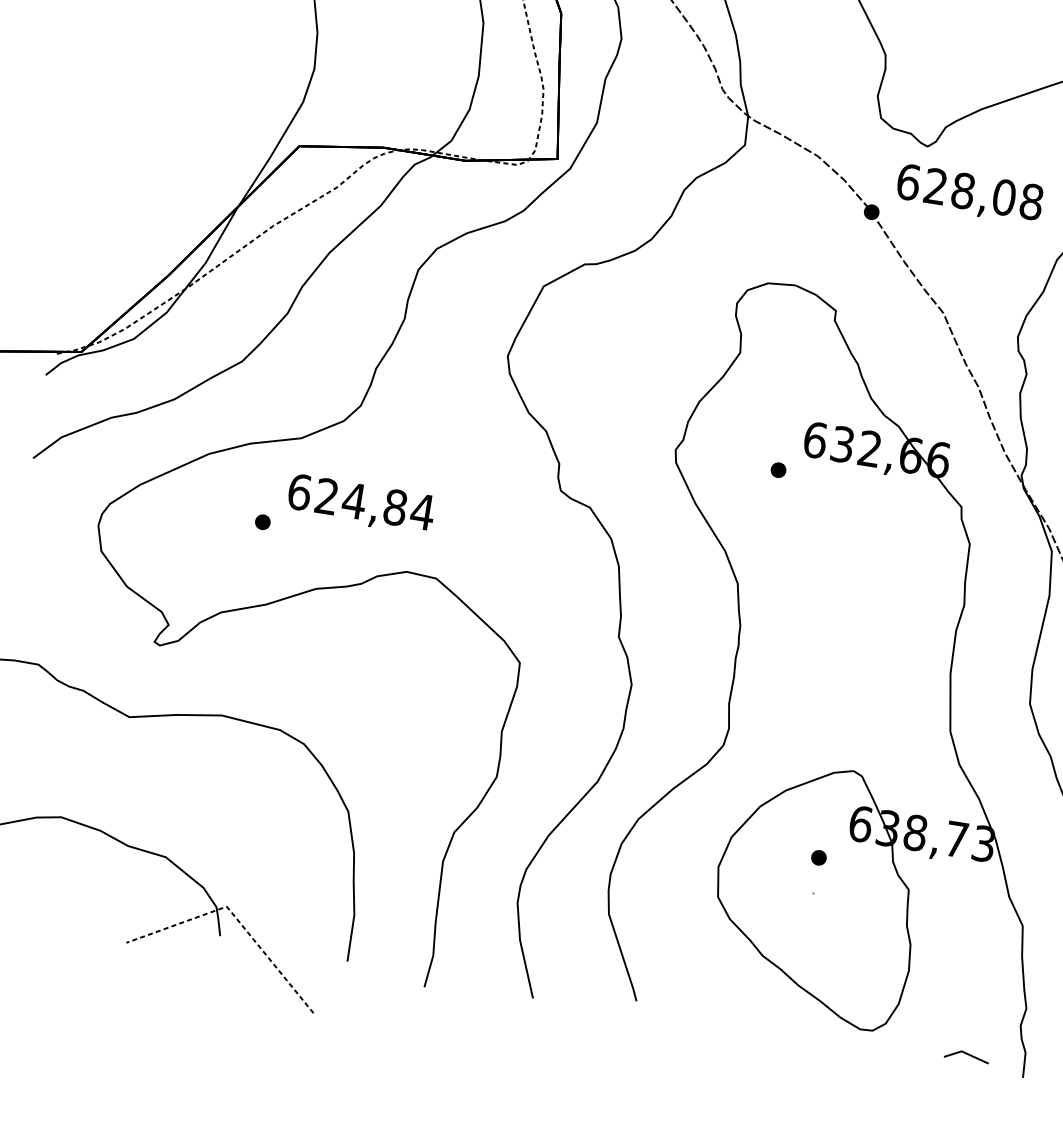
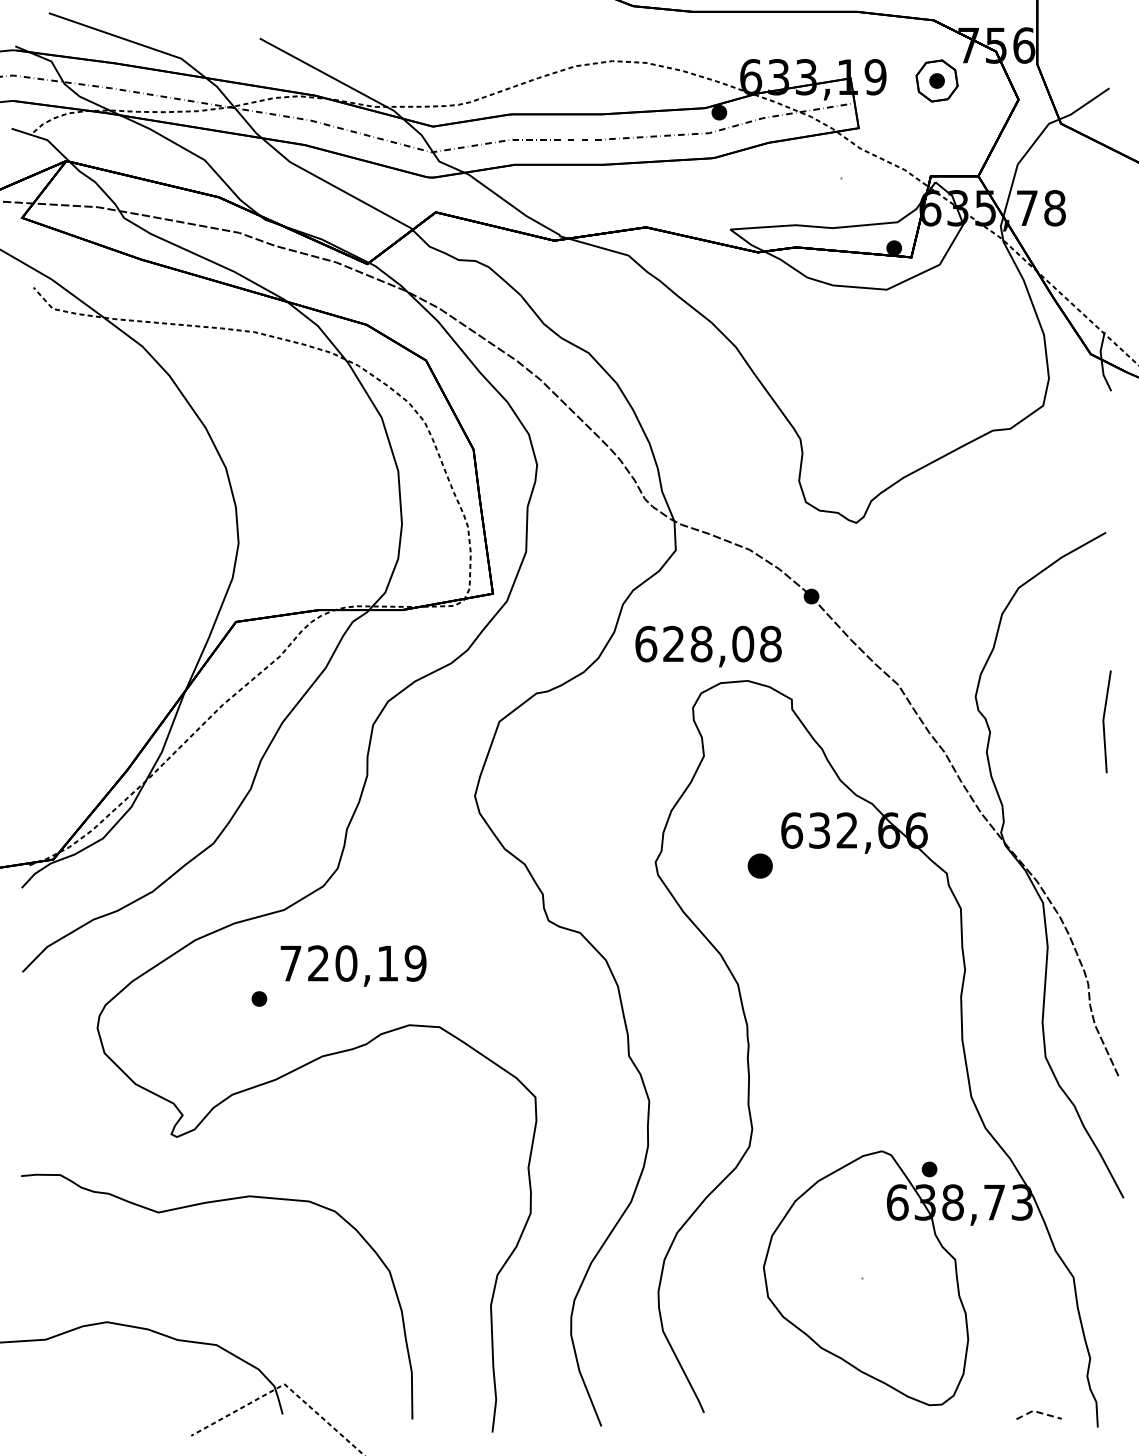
text: (969, 194) -> (708, 646), moved
part: (778, 469) -> (760, 865), size x1.6
text: (361, 502) -> (353, 963), 624,84 -> 720,19
part: (818, 857) -> (929, 1169), moved
line: (965, 1053) -> (1037, 1412), solid -> dashed

